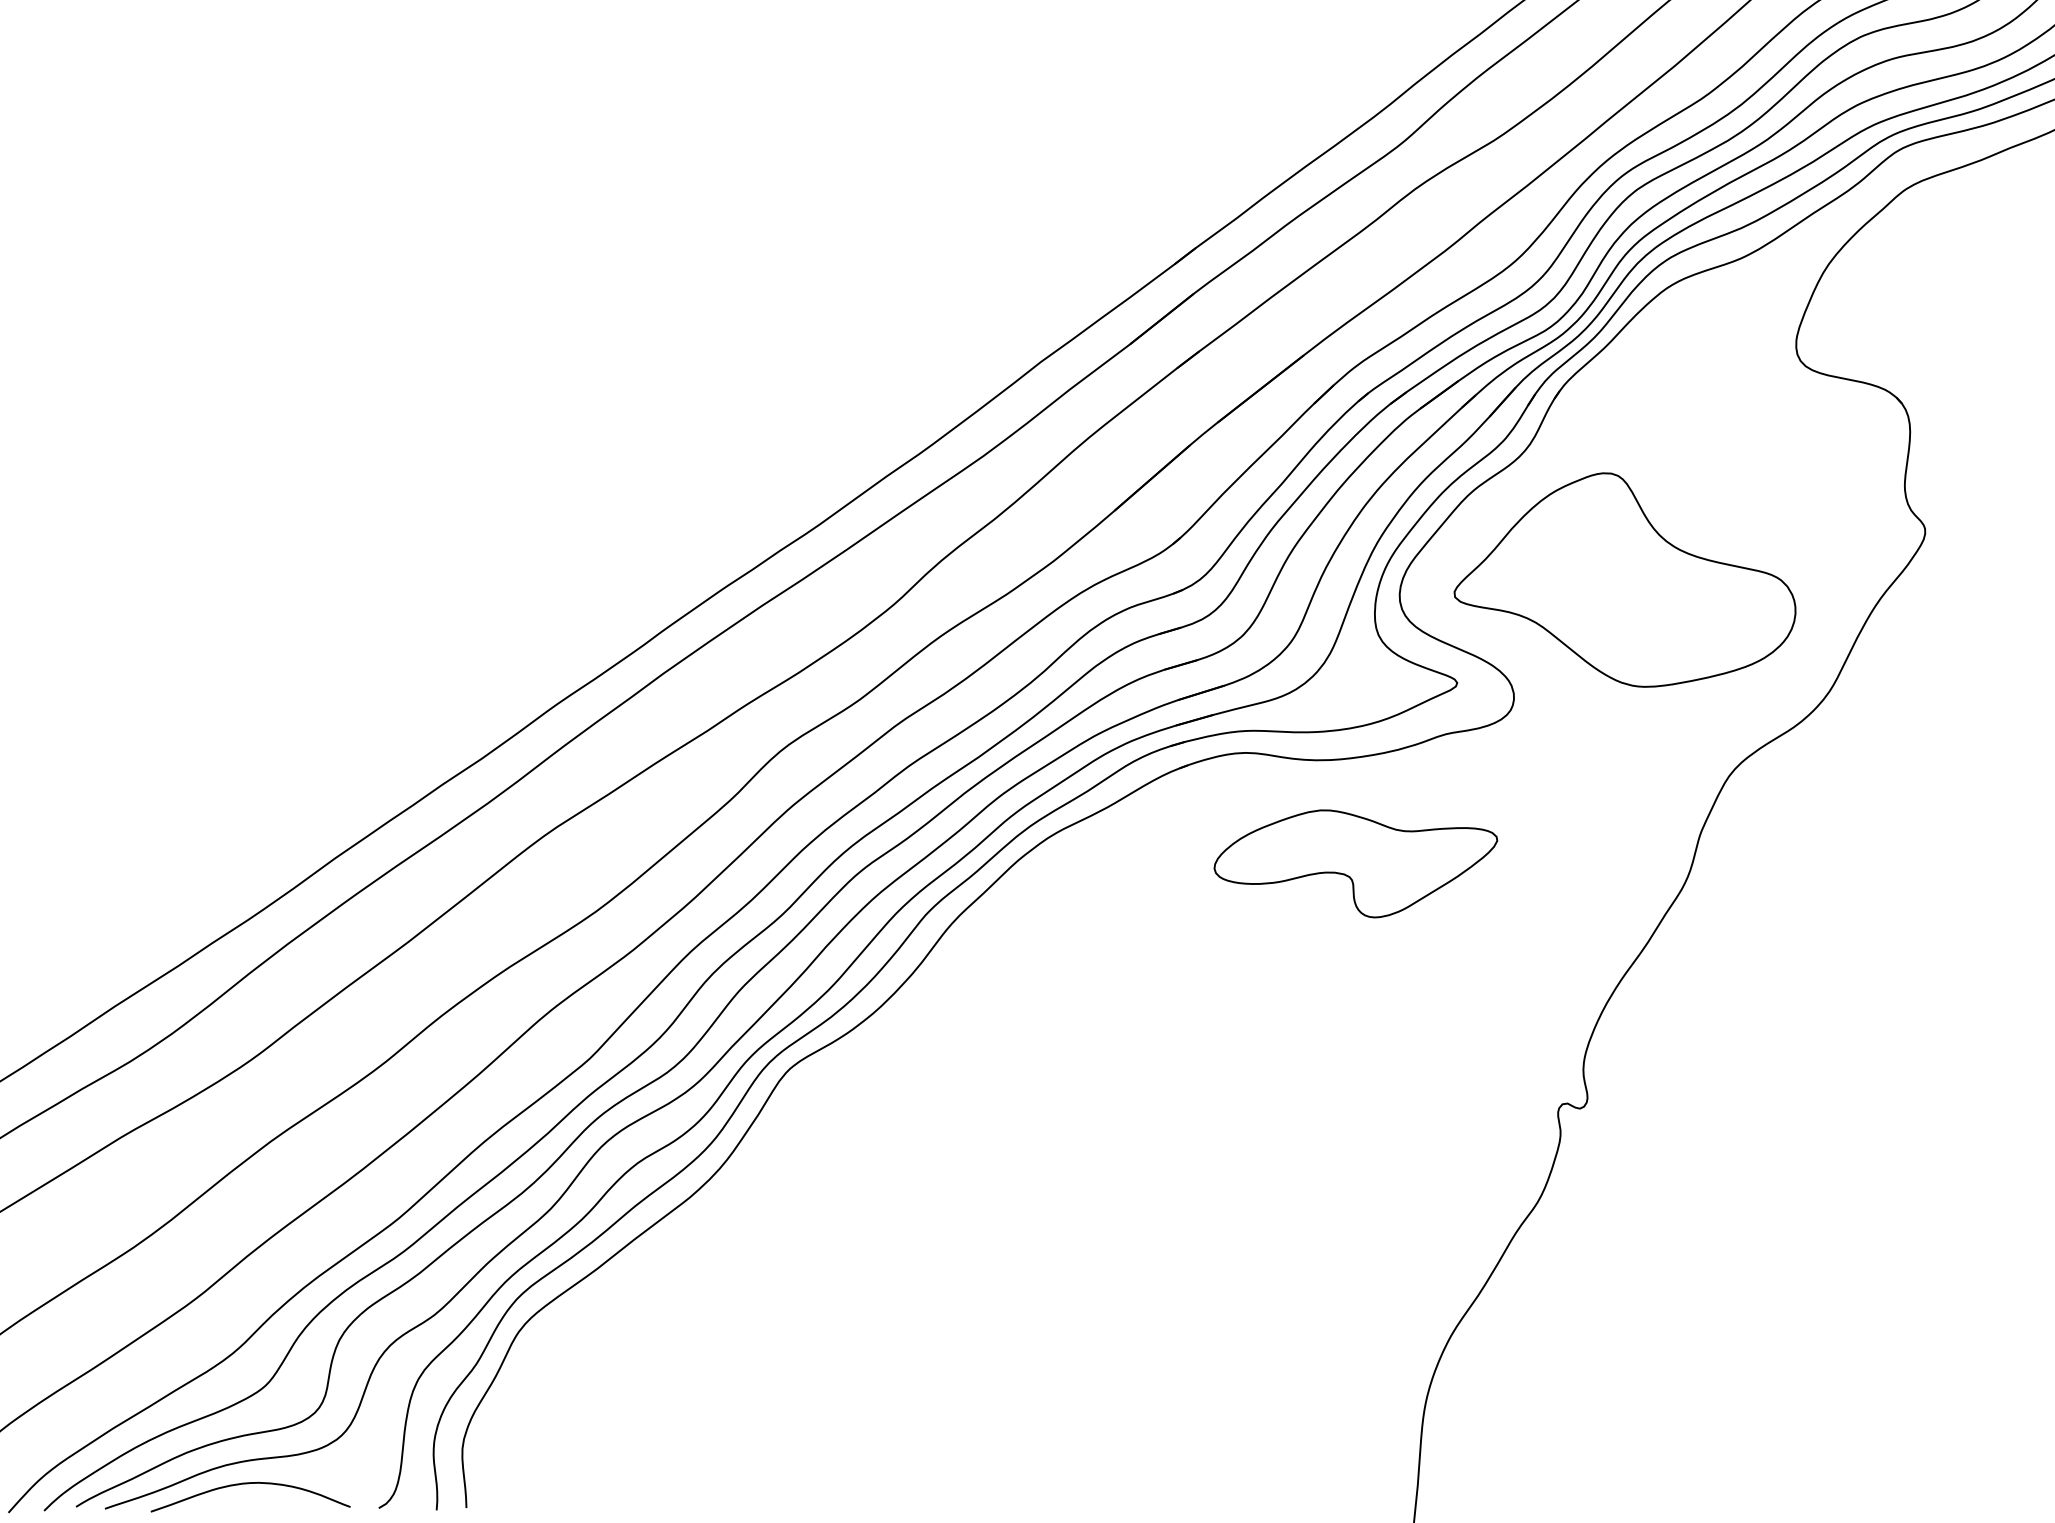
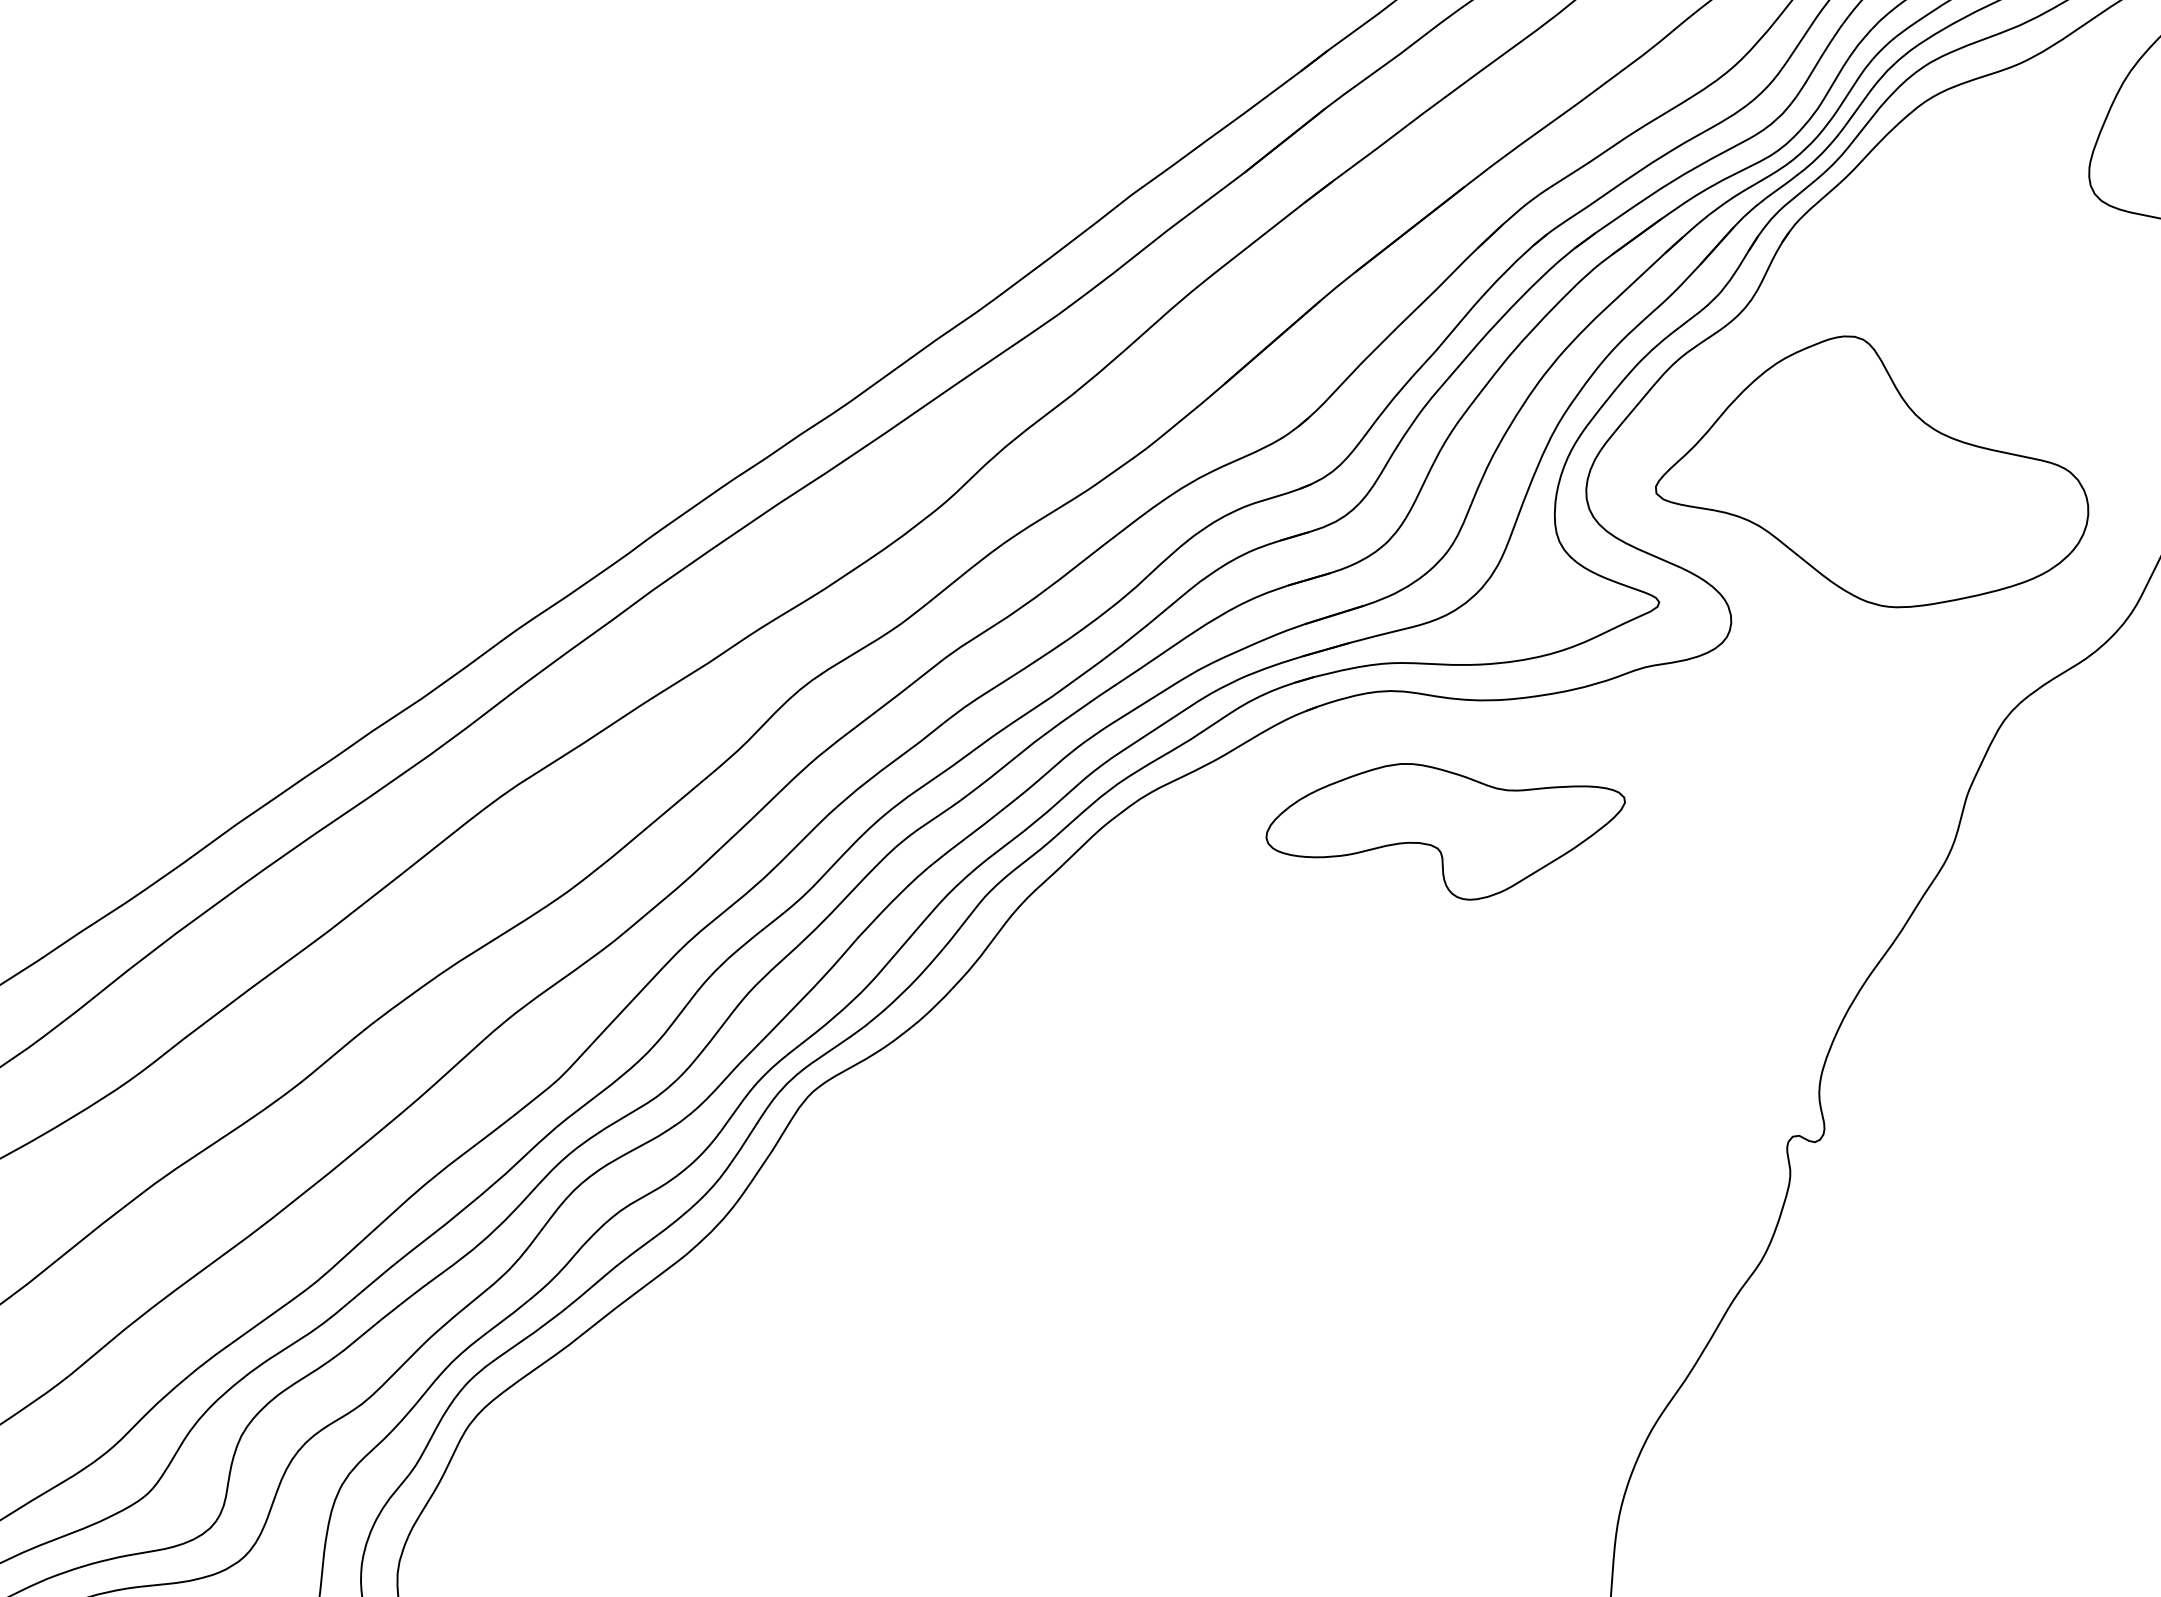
part: (1355, 863) -> (1445, 831), moved

